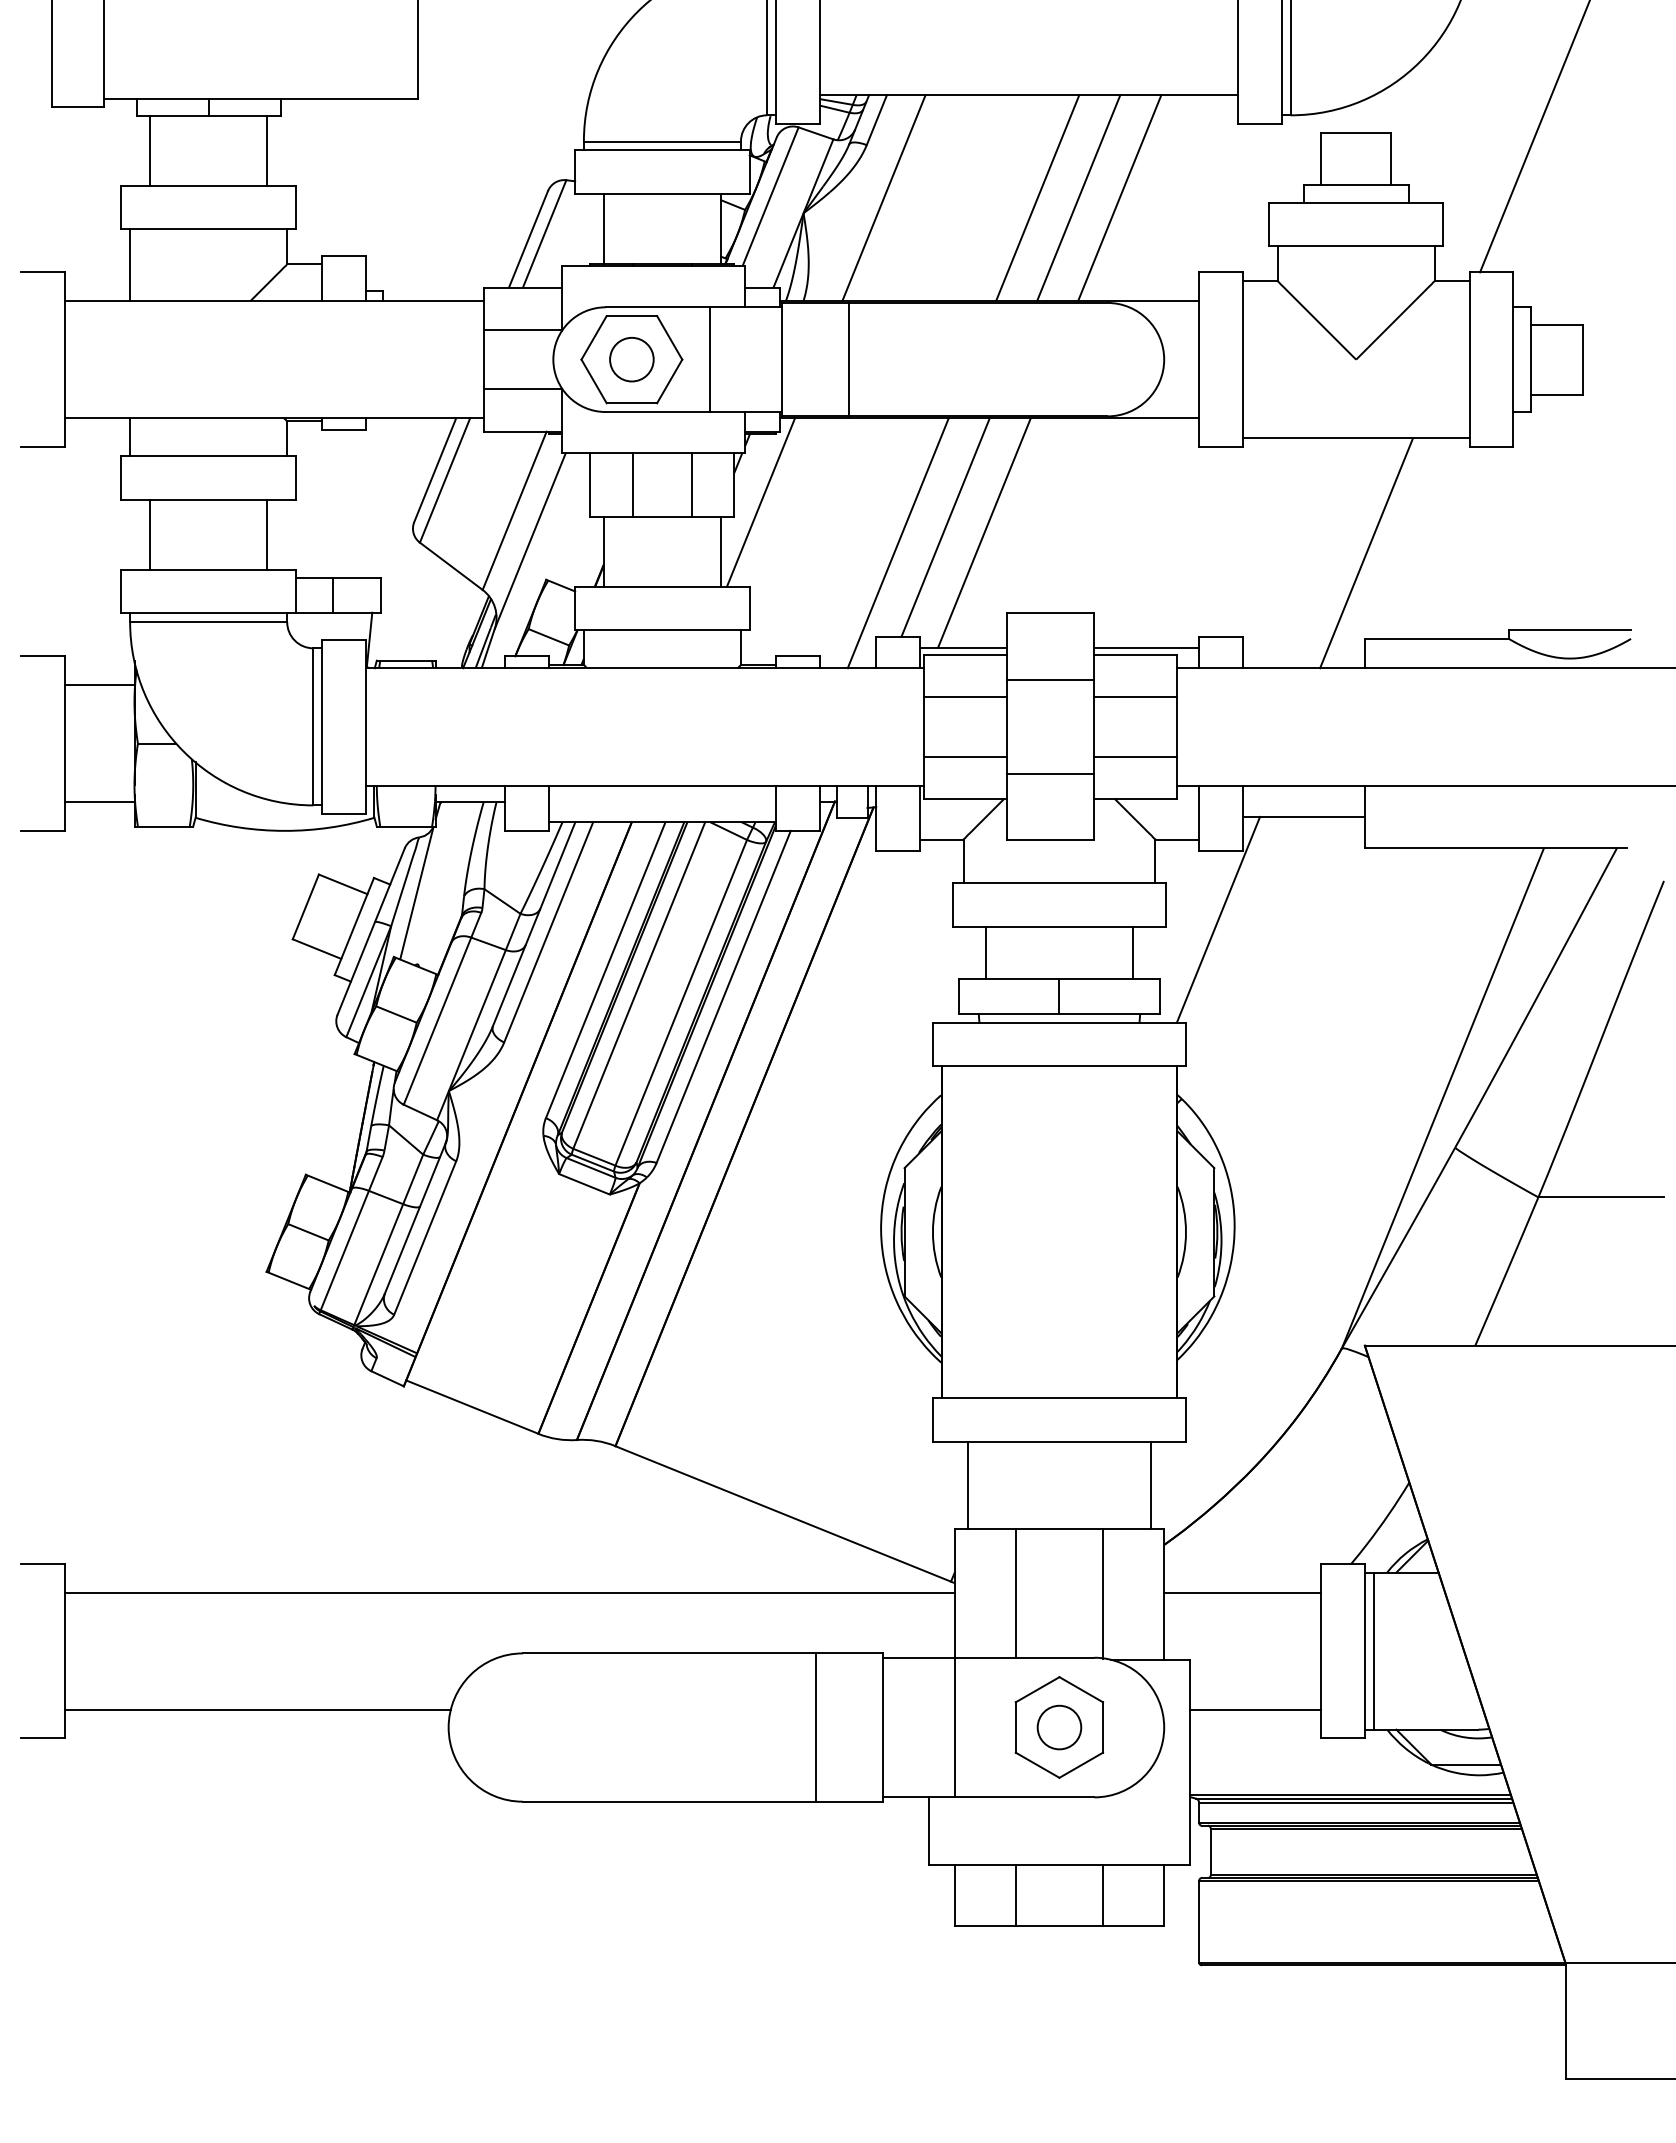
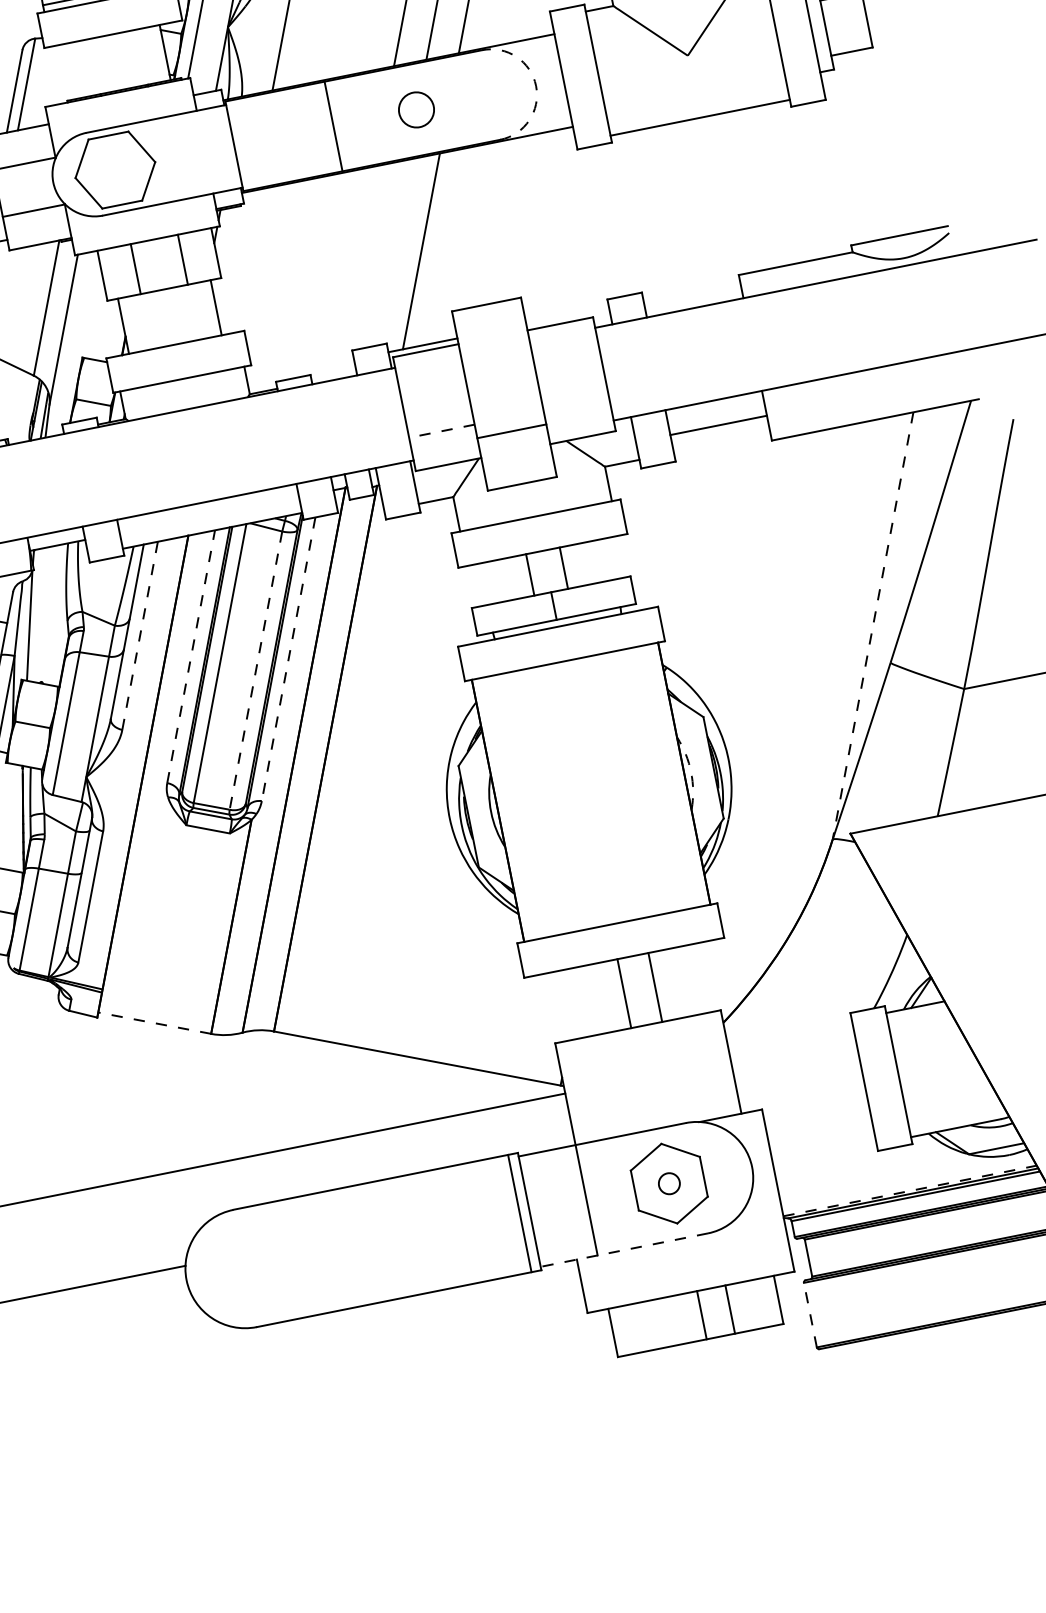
line: (603, 228) -> (72, 70), removed
circle: (631, 359) -> (416, 109), moved
line: (710, 359) -> (177, 157), removed
line: (848, 359) -> (333, 126), moved
arc: (1164, 359) -> (536, 85), solid -> dashed
line: (761, 502) -> (240, 262), removed
line: (945, 527) -> (389, 253), removed
line: (897, 543) -> (354, 273), removed
line: (1366, 553) -> (726, 207), removed
line: (1146, 647) -> (567, 316), removed
line: (1050, 679) -> (496, 356), removed
line: (965, 697) -> (432, 384), removed
line: (1135, 697) -> (566, 357), removed
line: (965, 756) -> (441, 431), solid -> dashed
line: (1135, 756) -> (576, 404), removed
line: (1218, 919) -> (667, 519), removed
line: (548, 932) -> (139, 636), solid -> dashed
line: (986, 952) -> (530, 574), moved
line: (1132, 952) -> (563, 567), moved
line: (605, 970) -> (191, 657), solid -> dashed
line: (723, 997) -> (288, 659), solid -> dashed
line: (681, 1002) -> (256, 670), solid -> dashed
line: (1442, 1098) -> (872, 626), solid -> dashed
arc: (1186, 1232) -> (691, 772), solid -> dashed
line: (471, 1406) -> (153, 1022), solid -> dashed
line: (967, 1485) -> (624, 993), moved
line: (1151, 1485) -> (655, 987), moved
line: (1242, 1592) -> (792, 1048), removed
line: (1016, 1593) -> (614, 1084), removed
line: (1102, 1593) -> (682, 1070), removed
line: (1373, 1650) -> (905, 1073), removed
line: (1255, 1709) -> (821, 1138), removed
line: (816, 1727) -> (520, 1213), moved
circle: (1059, 1727) -> (669, 1183), size x0.6
line: (1351, 1794) -> (910, 1190), solid -> dashed
line: (988, 1797) -> (624, 1250), solid -> dashed
line: (1016, 1894) -> (702, 1314), moved
line: (1199, 1921) -> (810, 1314), solid -> dashed

